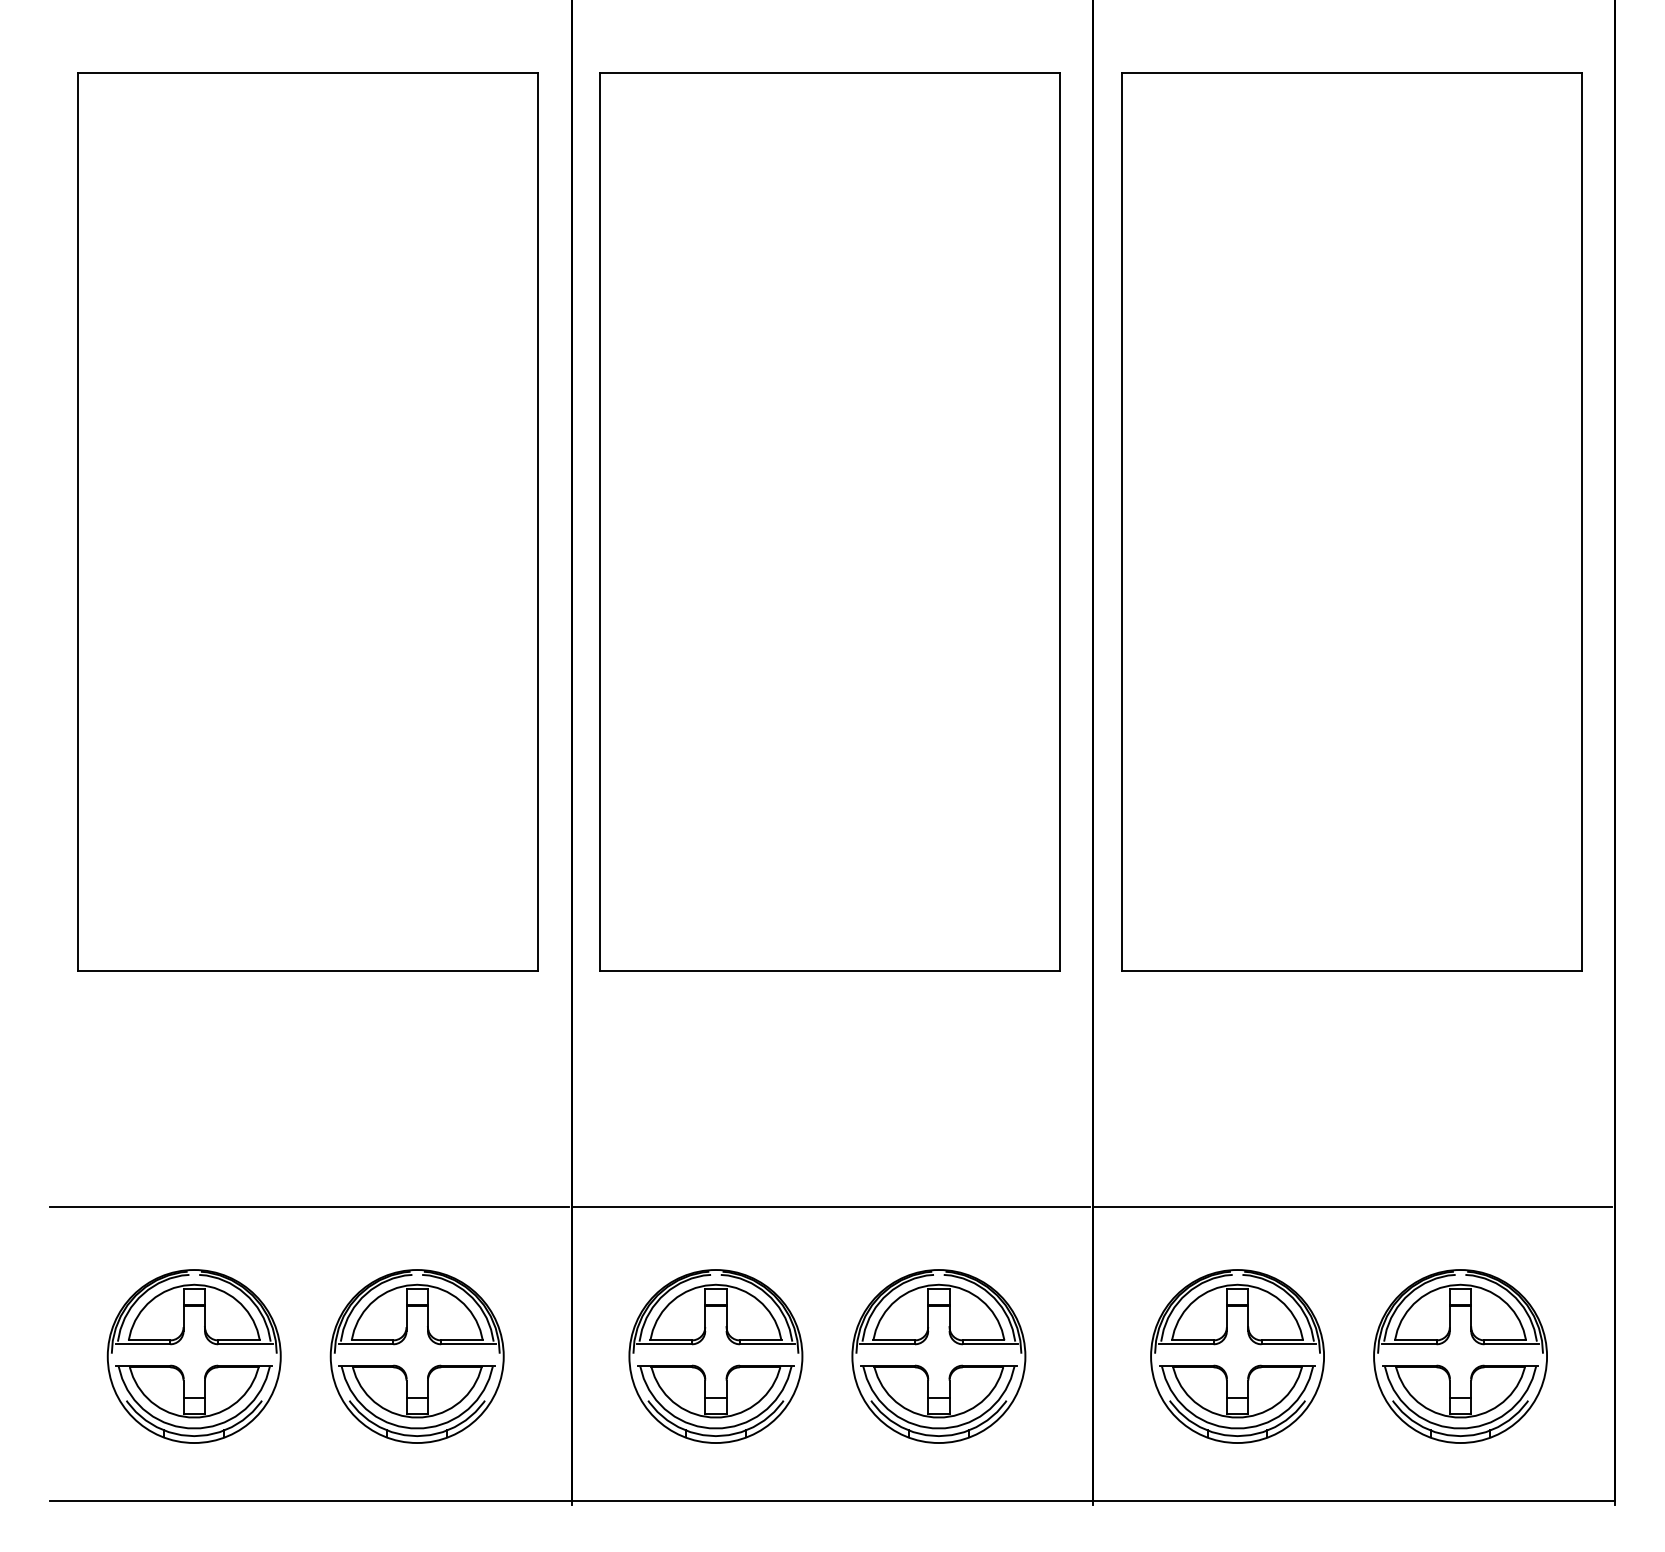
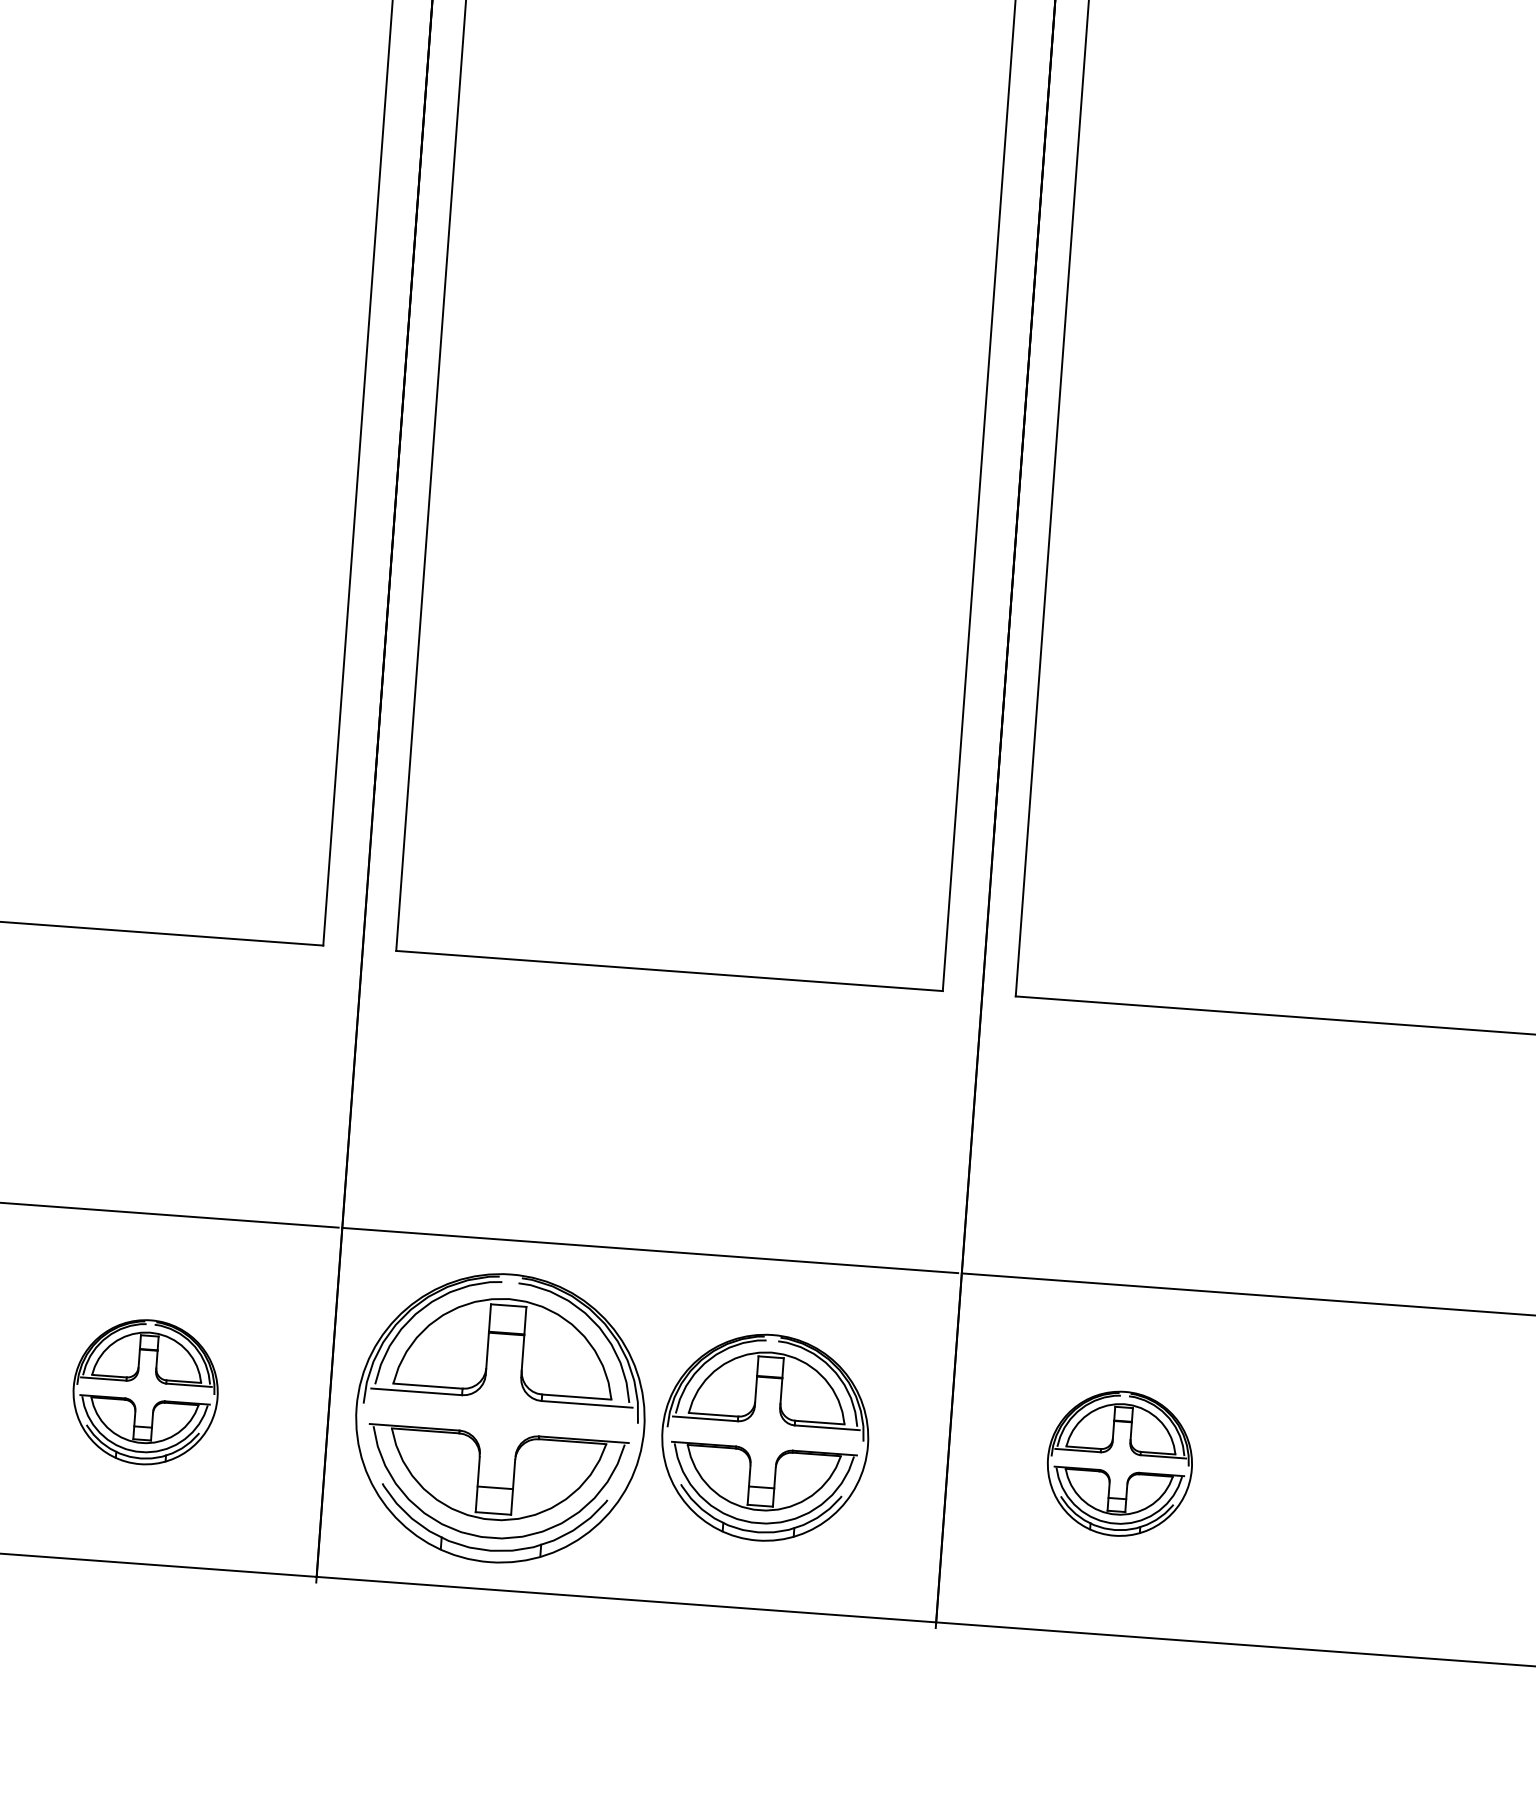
part: (416, 1356) -> (144, 1392), size x0.7
part: (715, 1356) -> (499, 1418), size x1.4
part: (1237, 1356) -> (1119, 1463), size x0.7
part: (1460, 1356) -> (1384, 1483), removed

